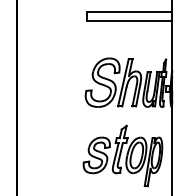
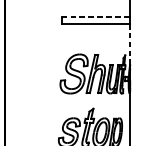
line: (130, 11) -> (96, 16), solid -> dashed
line: (172, 45) -> (130, 44), solid -> dashed

